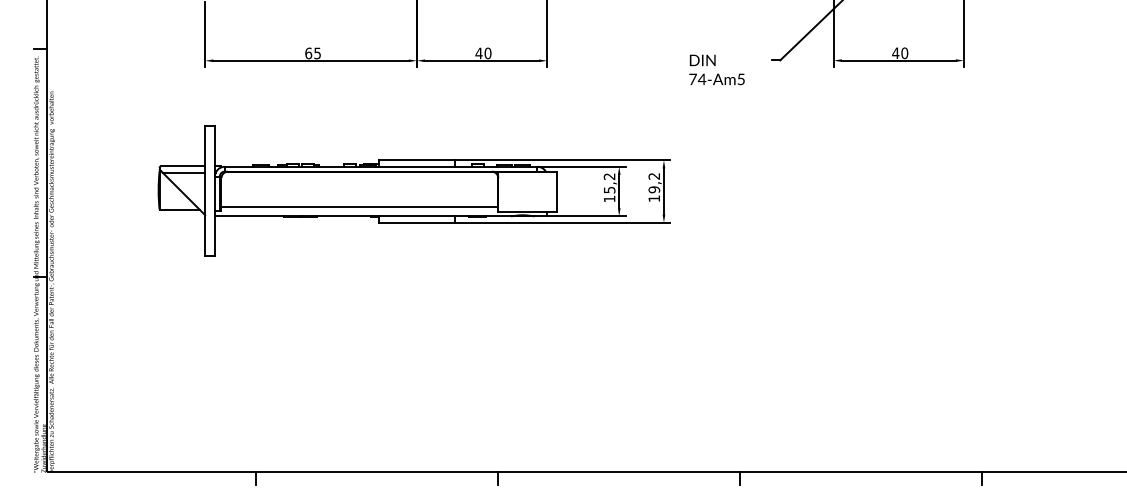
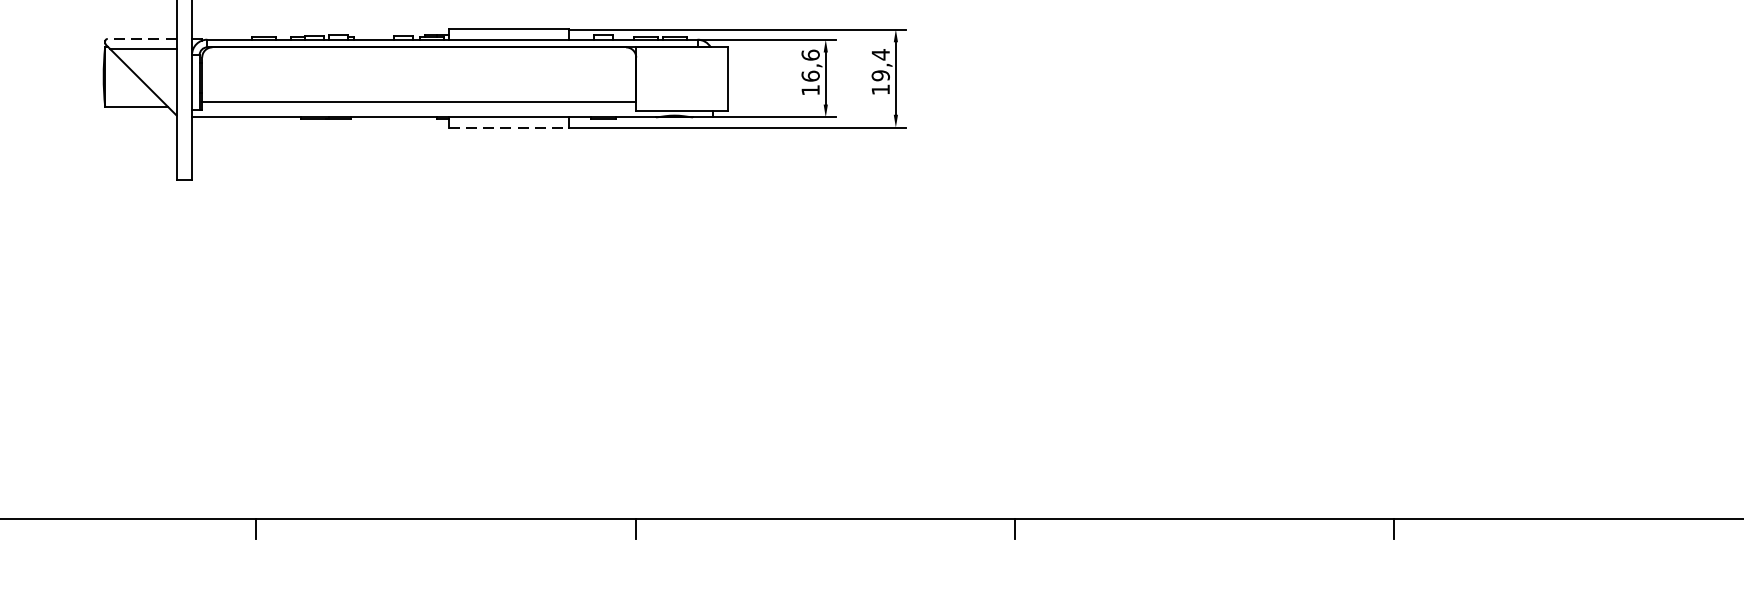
line: (183, 166) -> (142, 39), solid -> dashed
text: (653, 176) -> (879, 54), 19,2 -> 19,4
text: (609, 183) -> (810, 65), 15,2 -> 16,6
line: (417, 222) -> (509, 127), solid -> dashed

